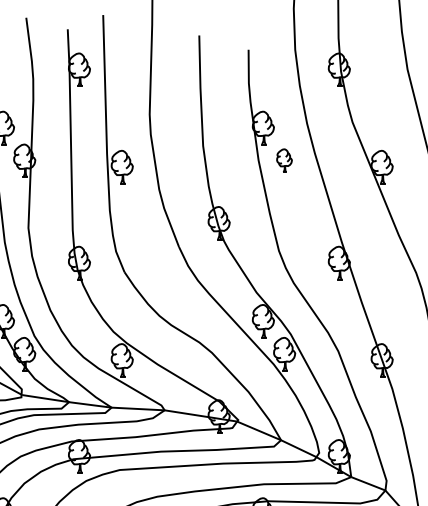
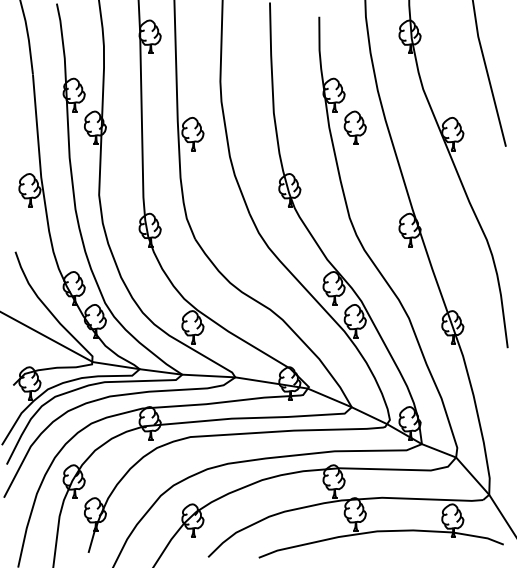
part: (283, 160) -> (354, 127), size x1.43

